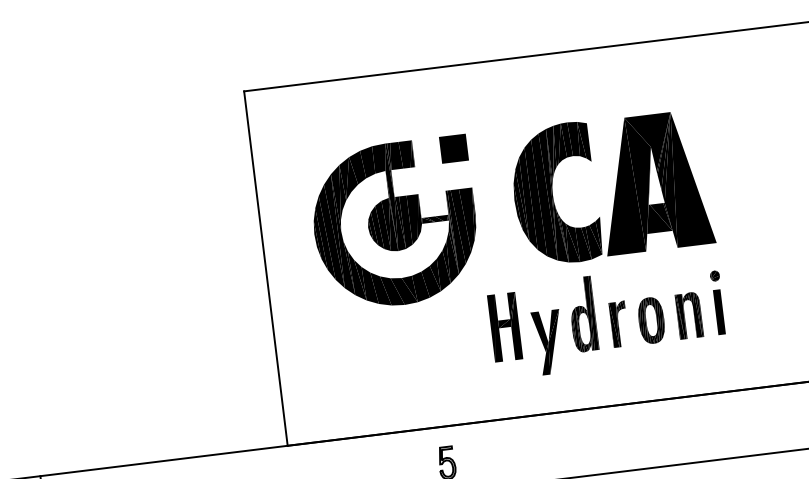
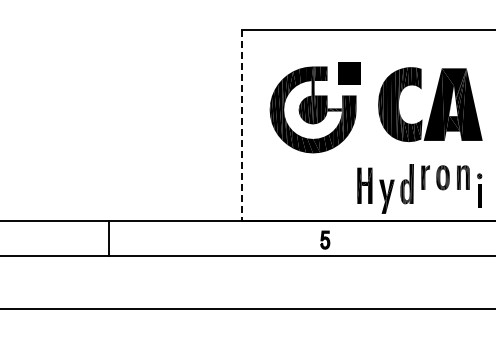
part: (454, 148) -> (349, 73), size x1.6
line: (265, 269) -> (241, 125), solid -> dashed
part: (717, 302) -> (479, 190), moved
part: (543, 327) -> (385, 188), moved

